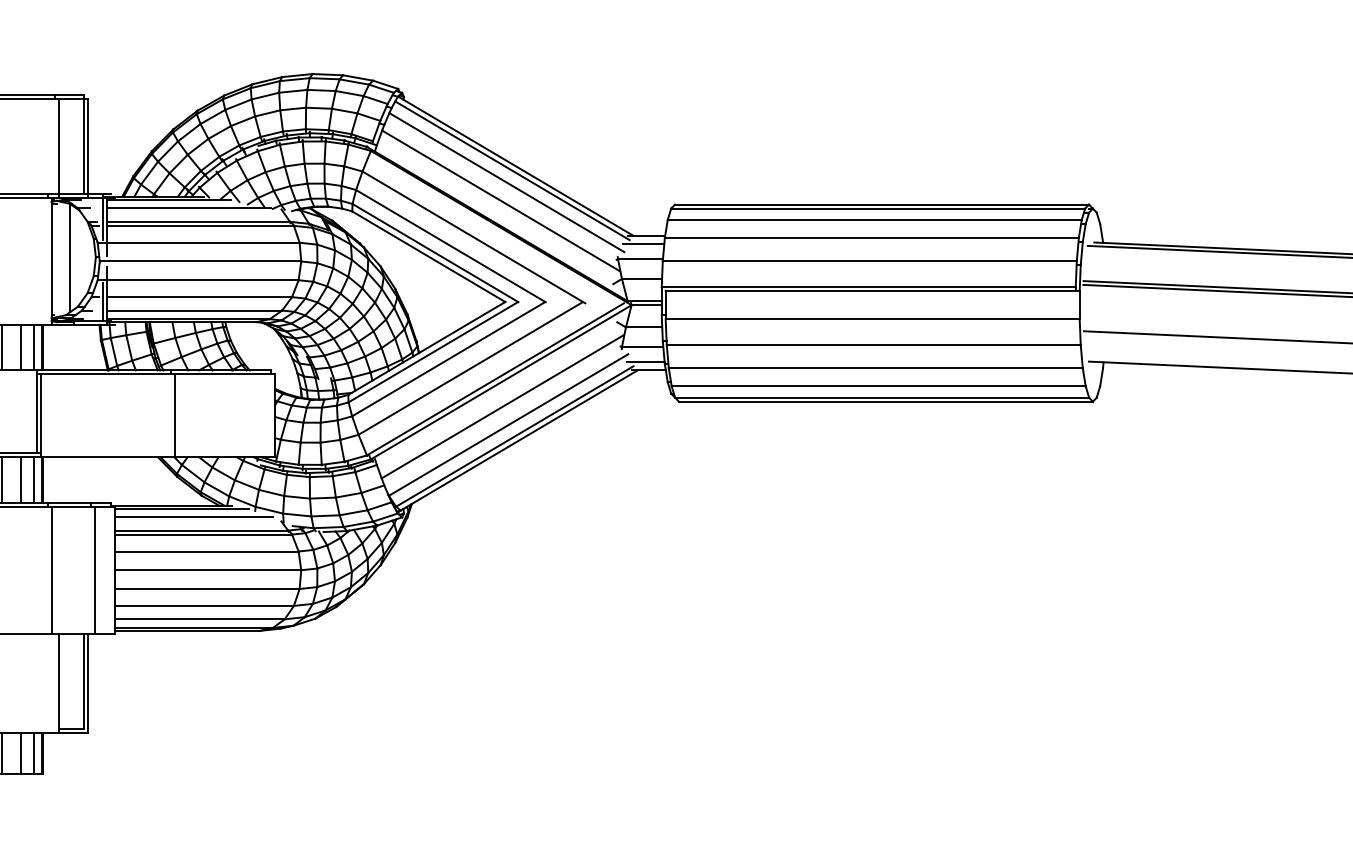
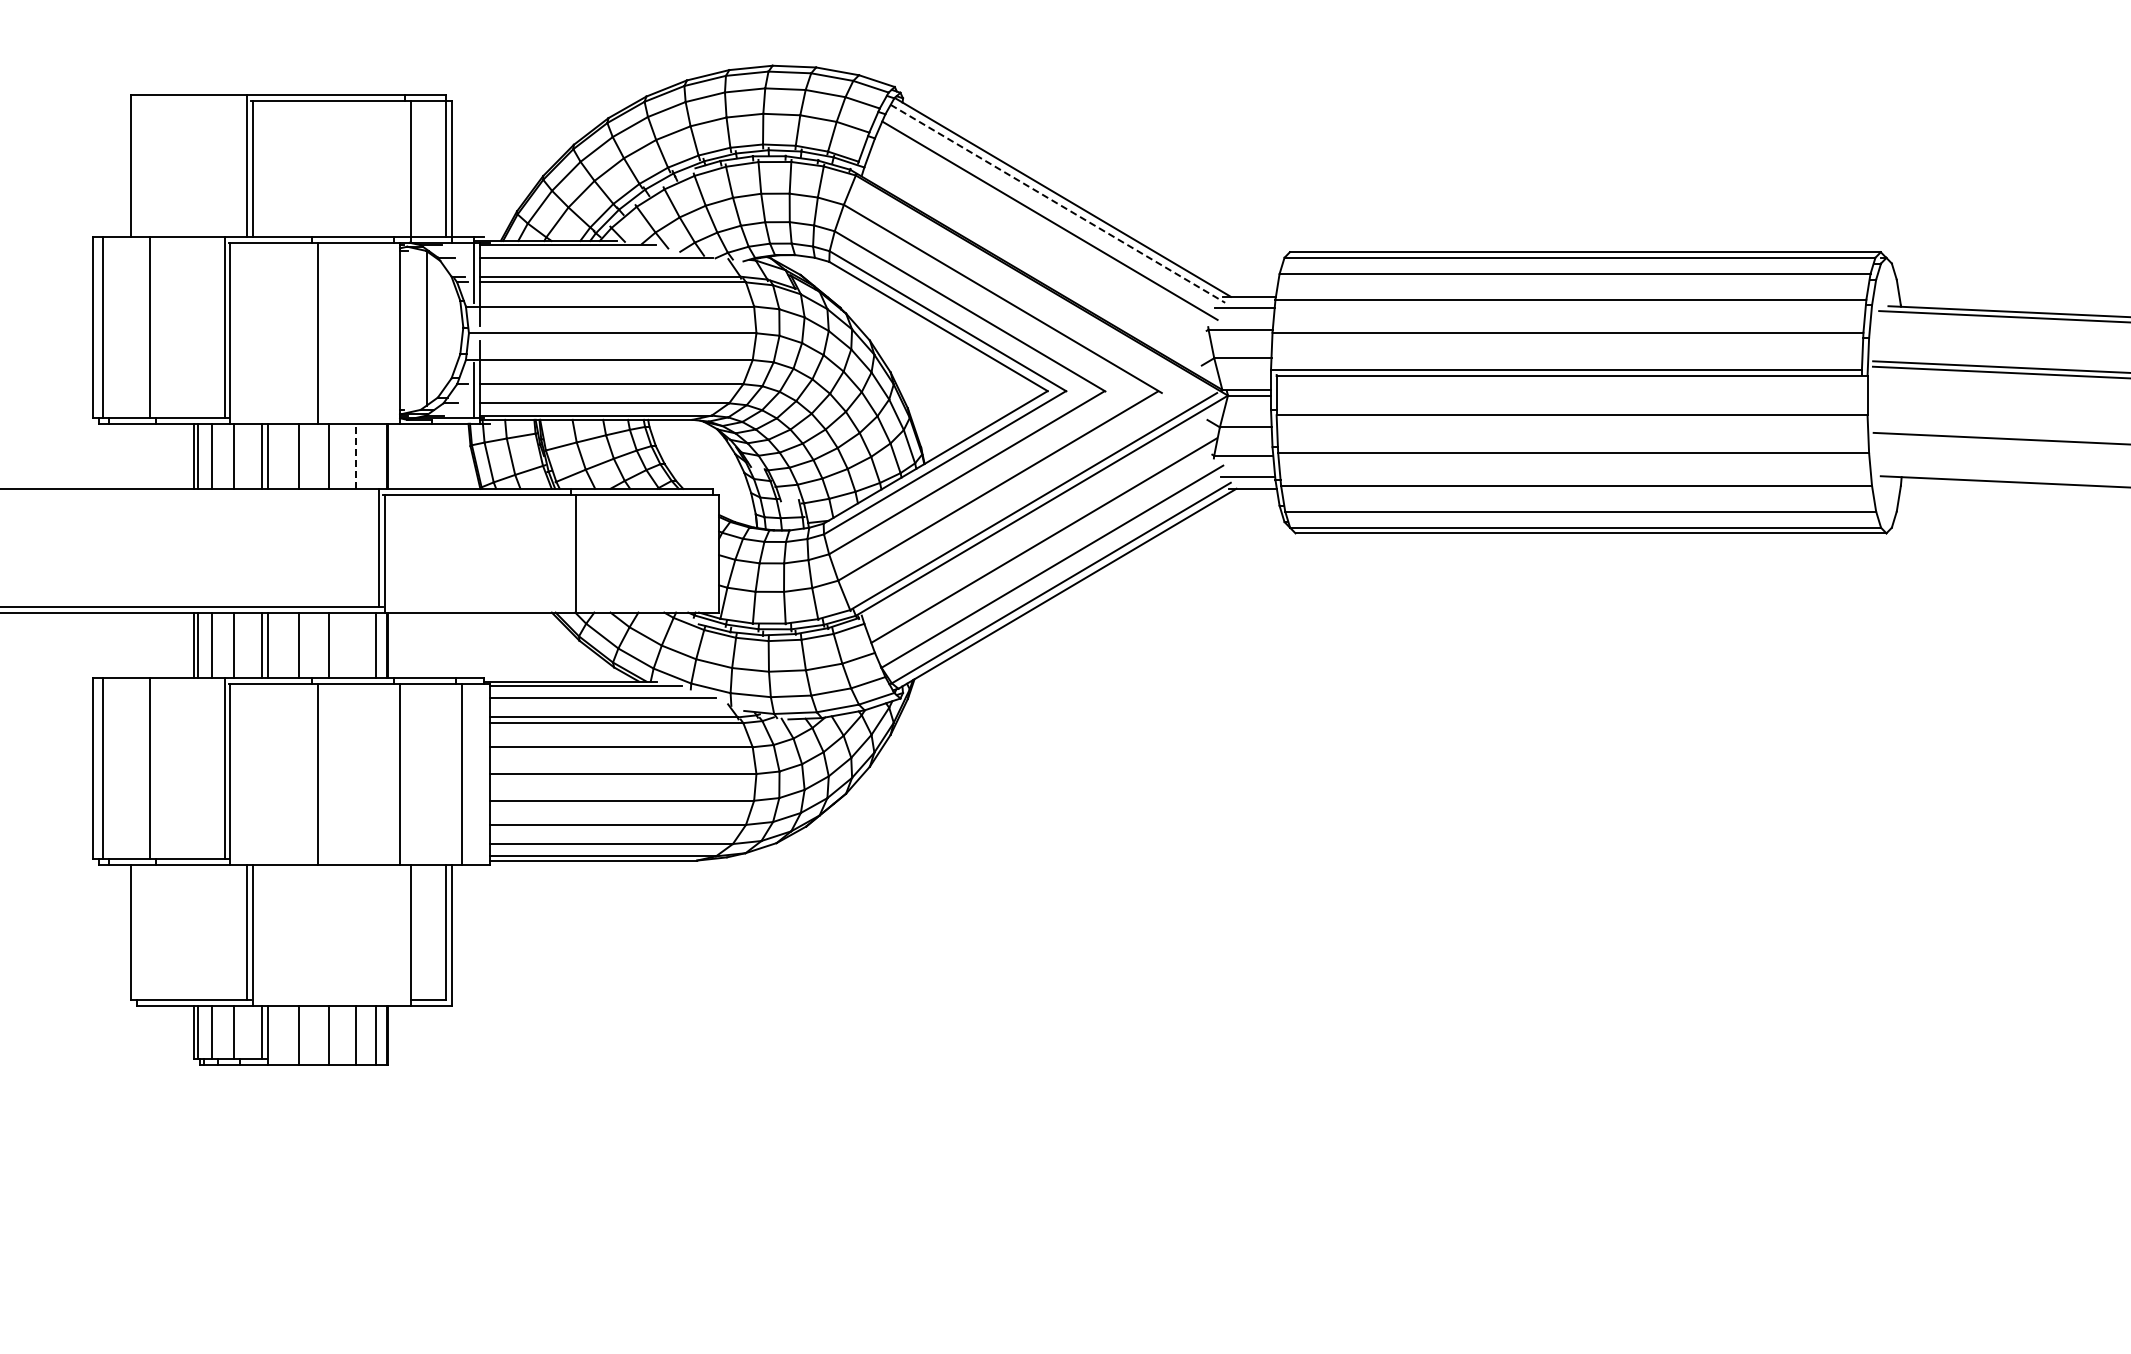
line: (512, 171) -> (1058, 204), solid -> dashed
line: (500, 200) -> (1041, 246), removed
line: (20, 347) -> (355, 456), solid -> dashed
line: (34, 347) -> (375, 455), removed
line: (20, 479) -> (355, 644), removed

